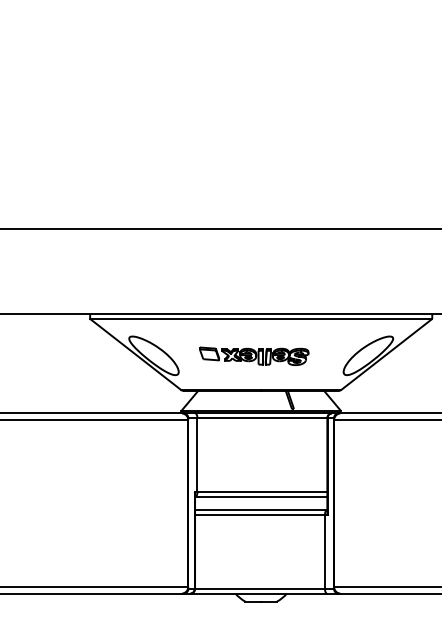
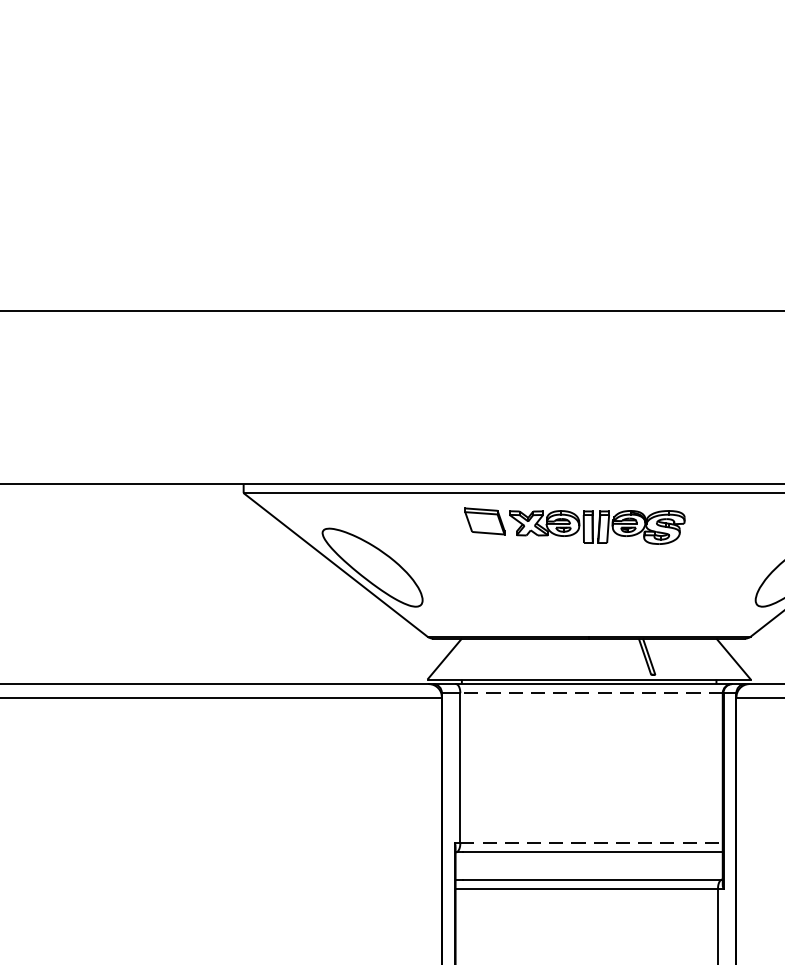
part: (254, 355) -> (575, 524), moved
line: (262, 417) -> (591, 692), solid -> dashed
line: (262, 492) -> (591, 843), solid -> dashed

